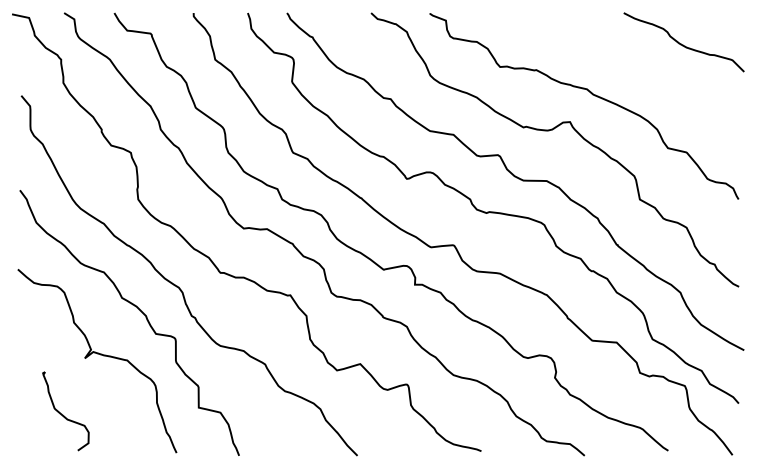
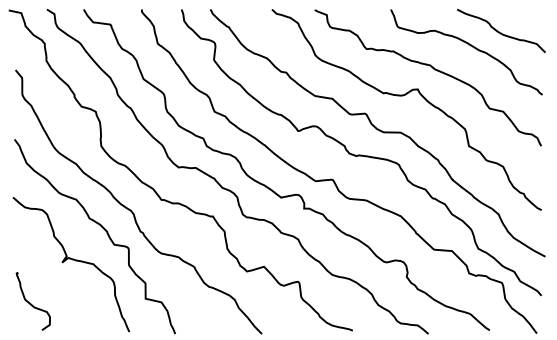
curve: (641, 63) -> (470, 46), added
curve: (62, 412) -> (30, 302), moved

